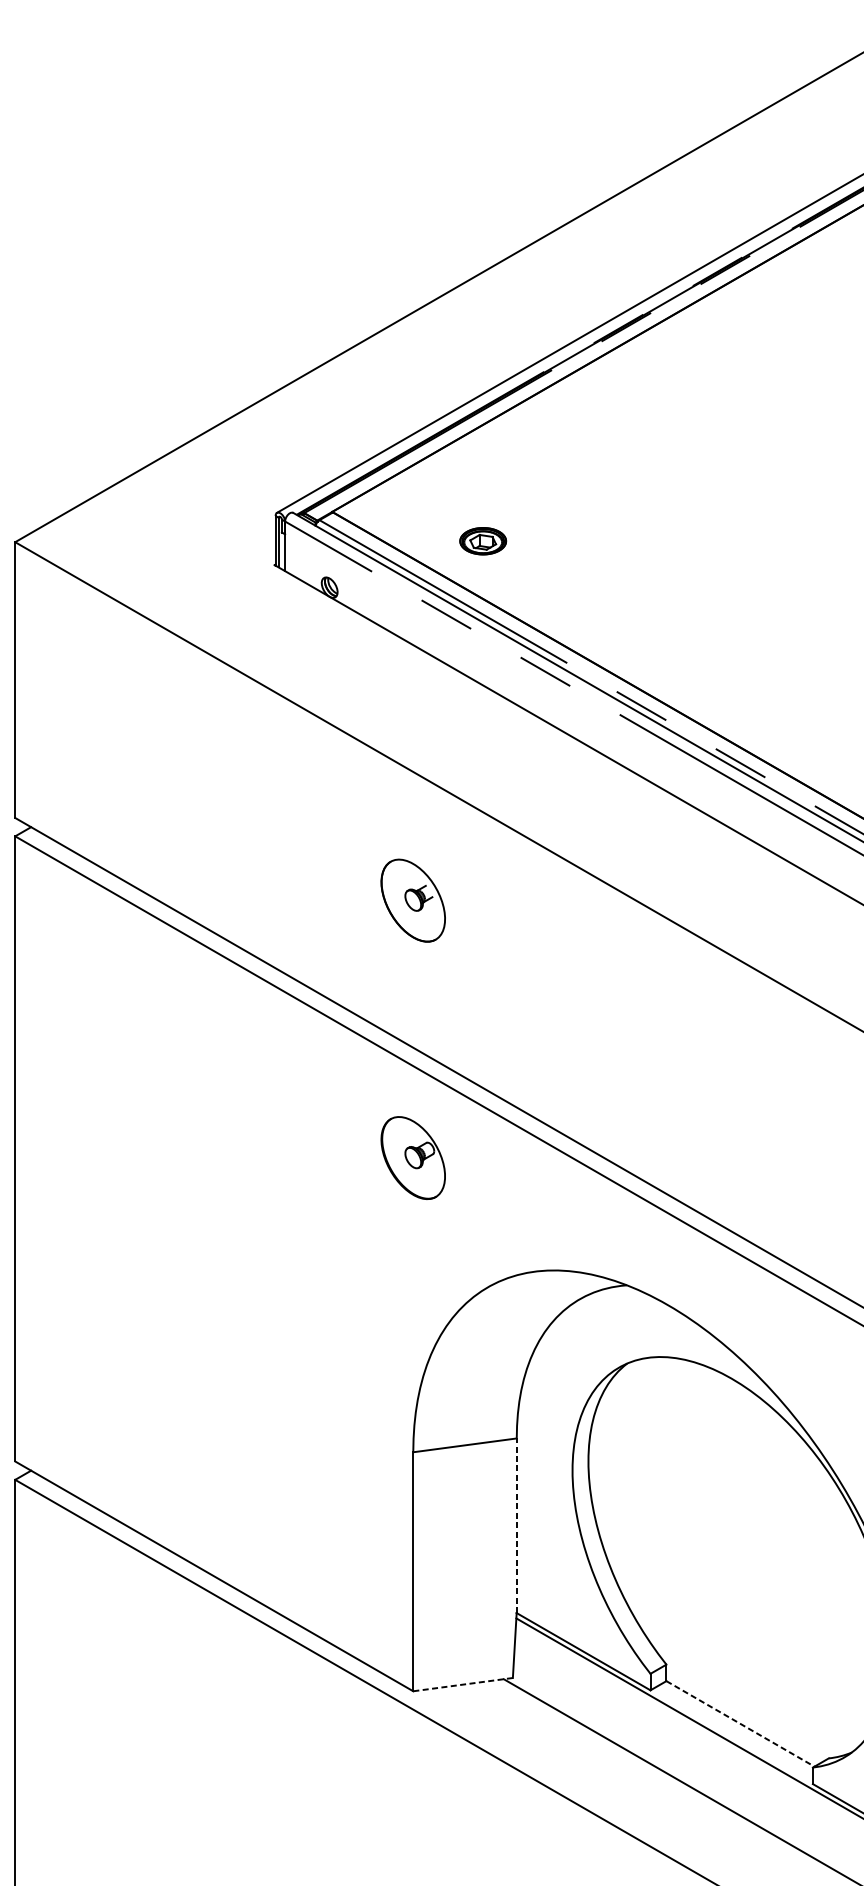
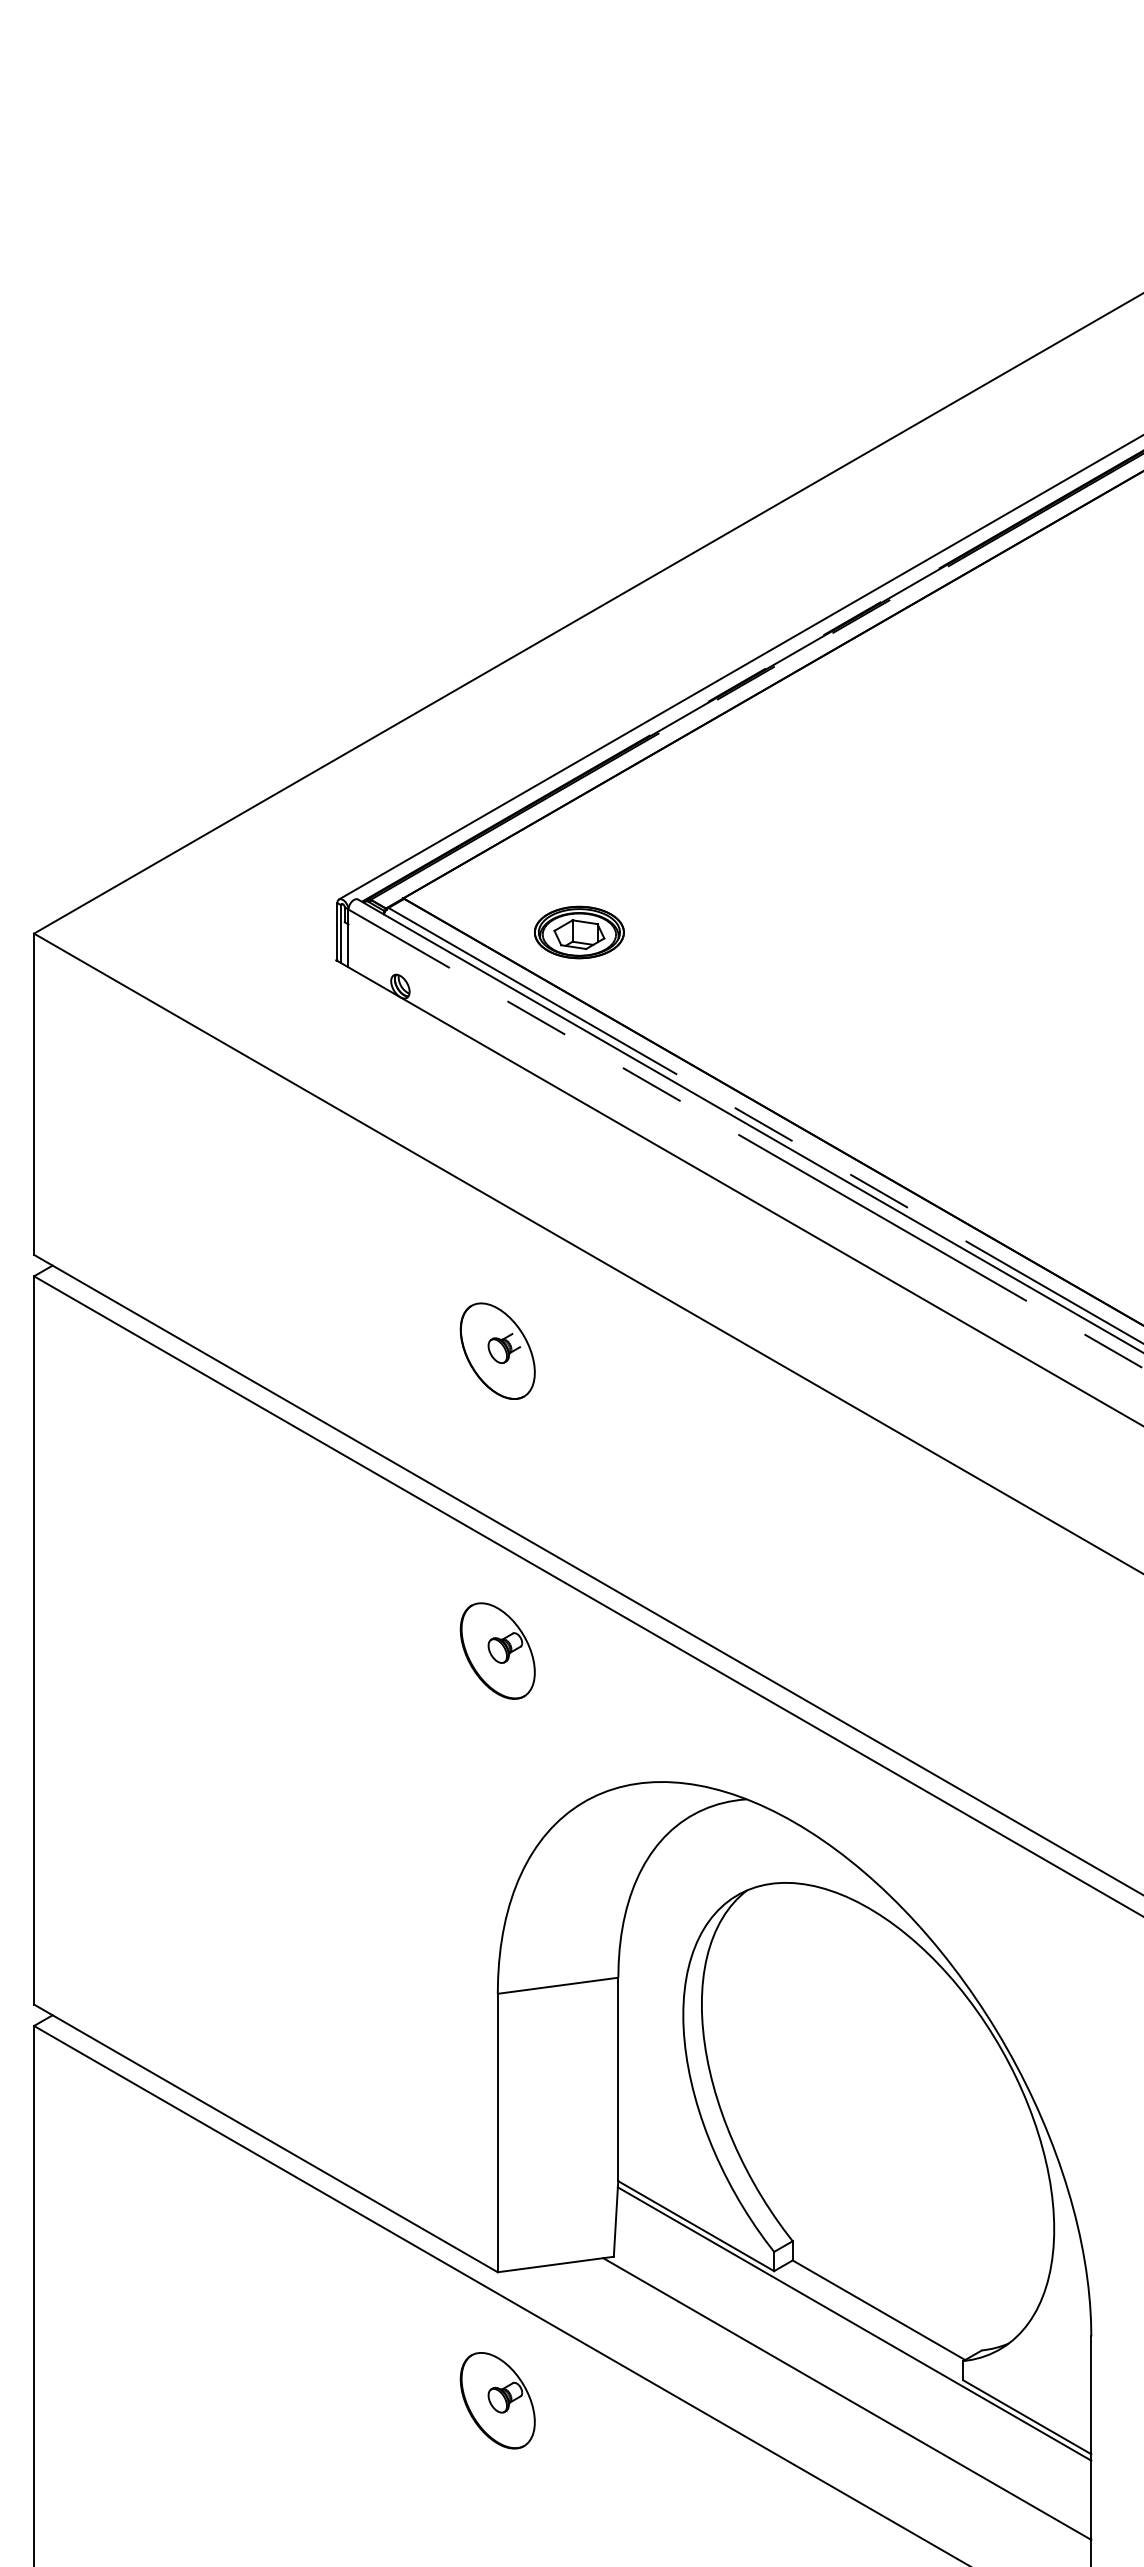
part: (482, 541) -> (578, 932), size x1.67
line: (516, 1525) -> (618, 2079), dashed -> solid
line: (462, 1684) -> (555, 2264), dashed -> solid
line: (740, 1724) -> (878, 2310), dashed -> solid
part: (413, 1801) -> (497, 2400), added

